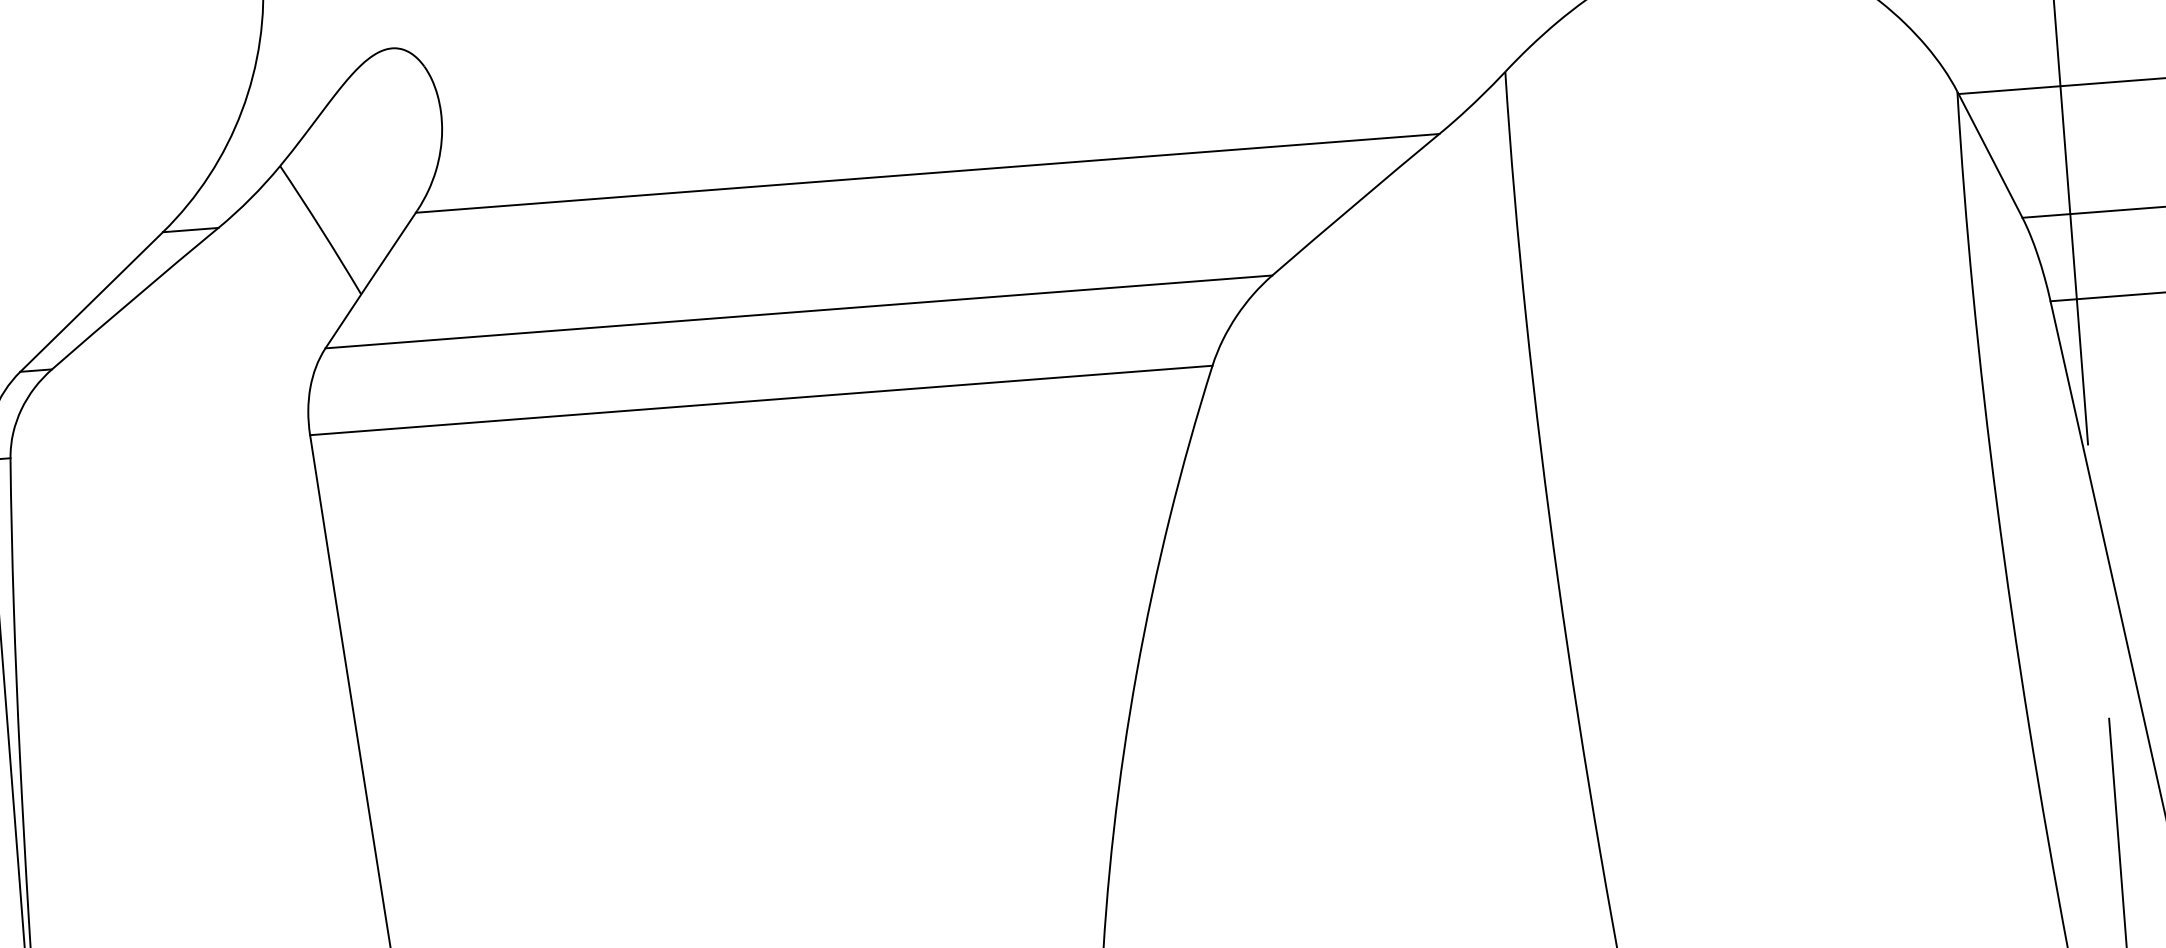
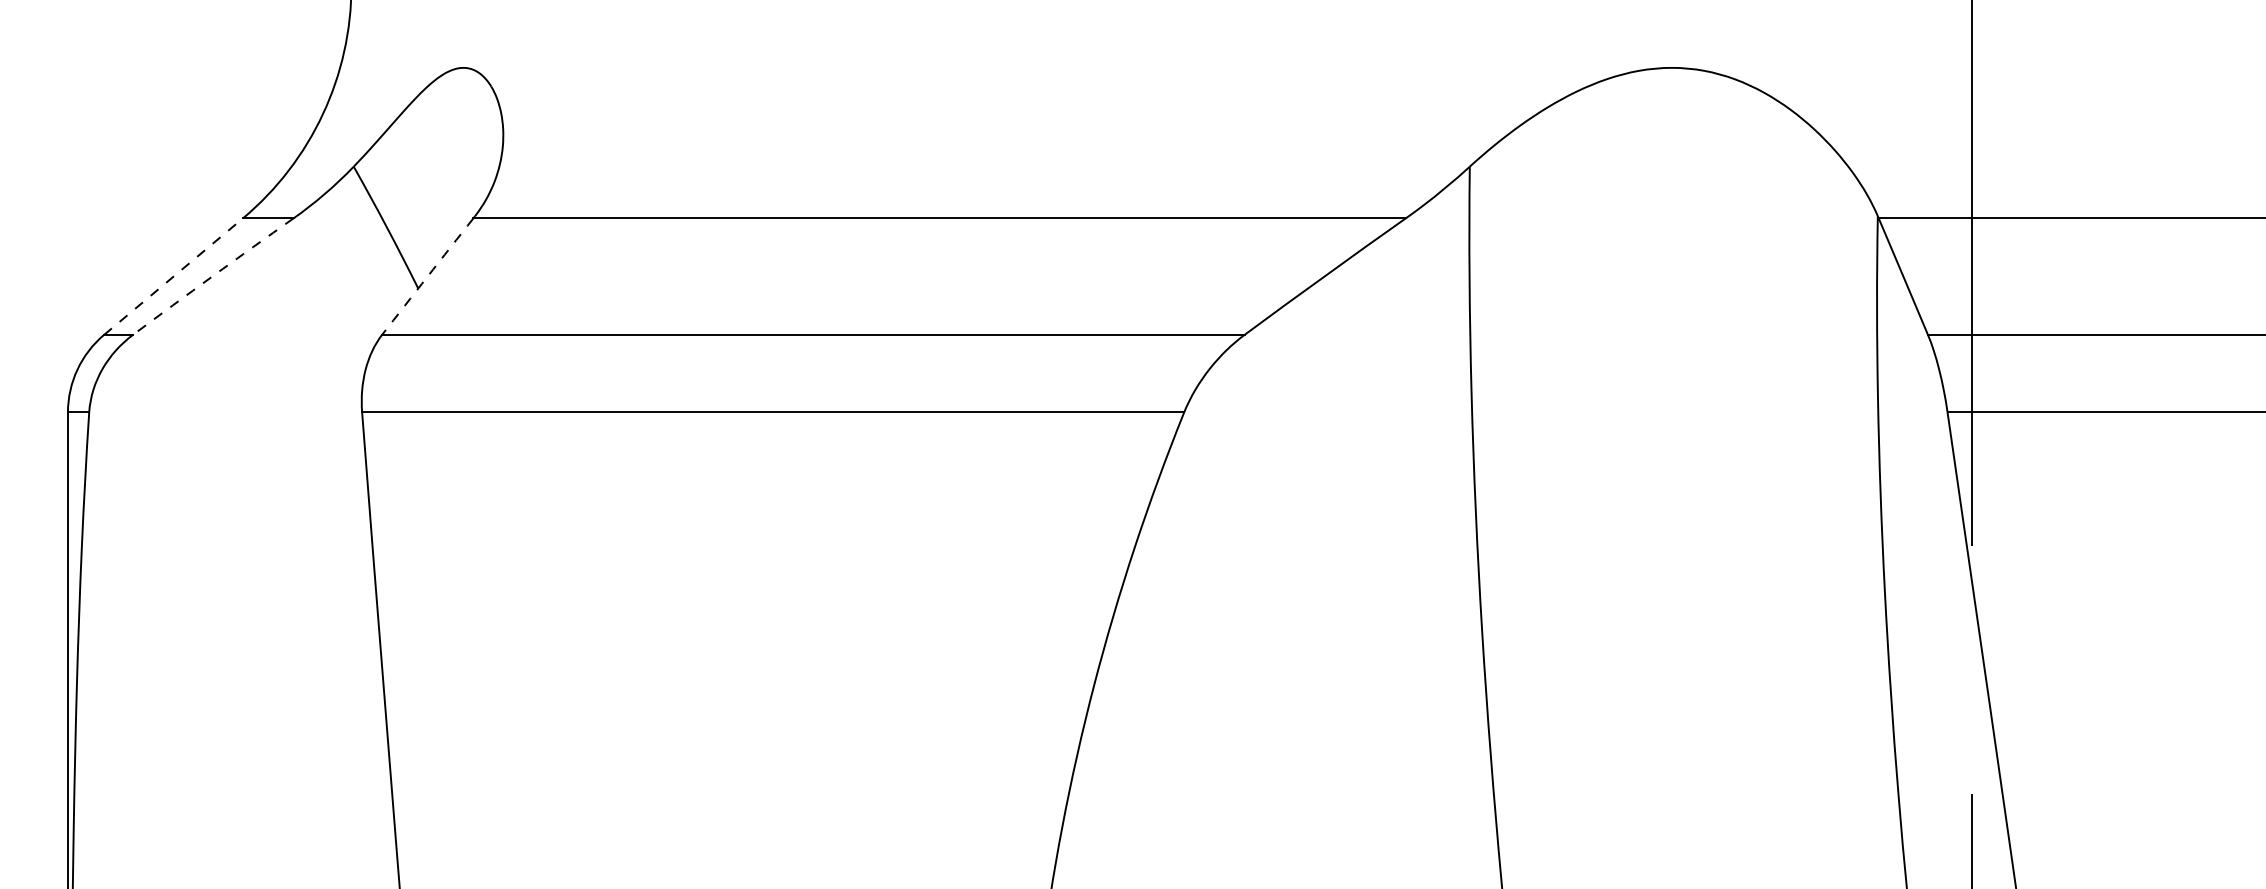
arc: (370, 280) -> (427, 276), solid -> dashed
arc: (134, 298) -> (212, 276), solid -> dashed
line: (91, 301) -> (173, 276), solid -> dashed

